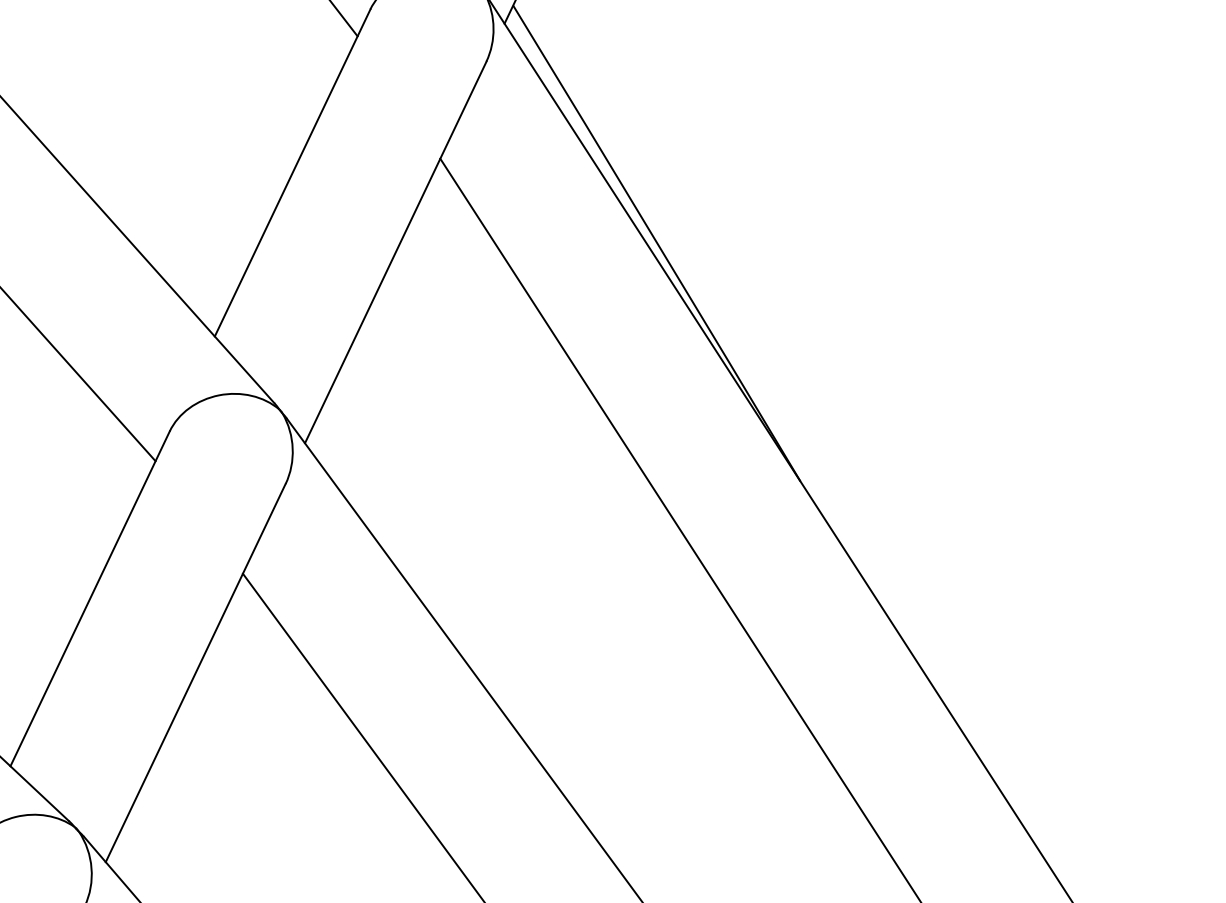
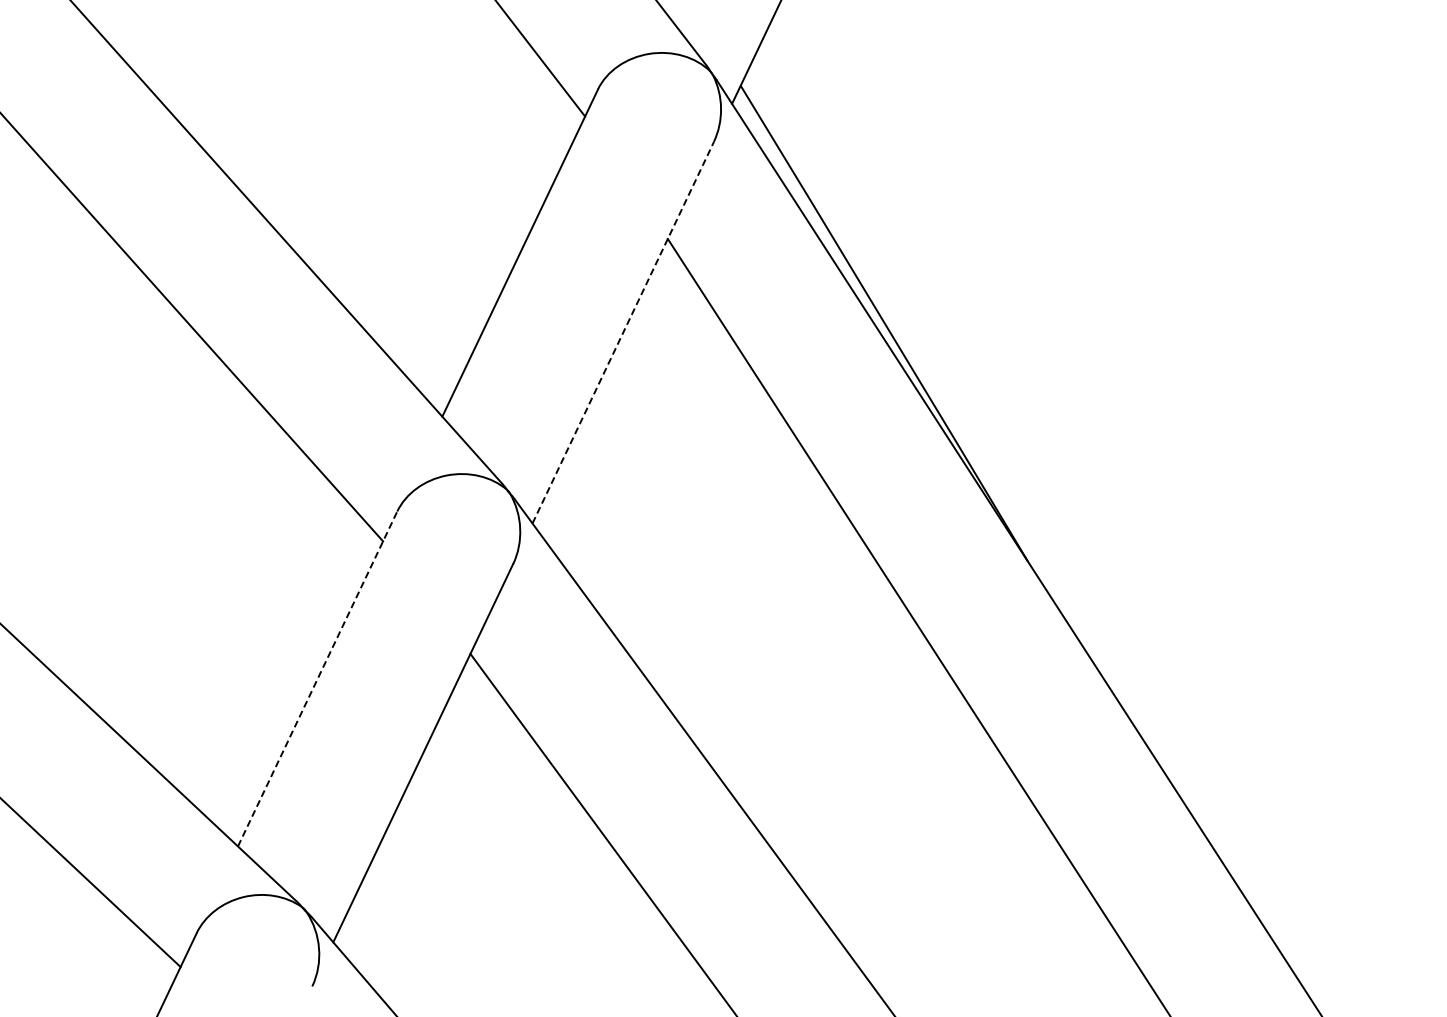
line: (395, 252) -> (623, 332), solid -> dashed
line: (89, 598) -> (317, 678), solid -> dashed

